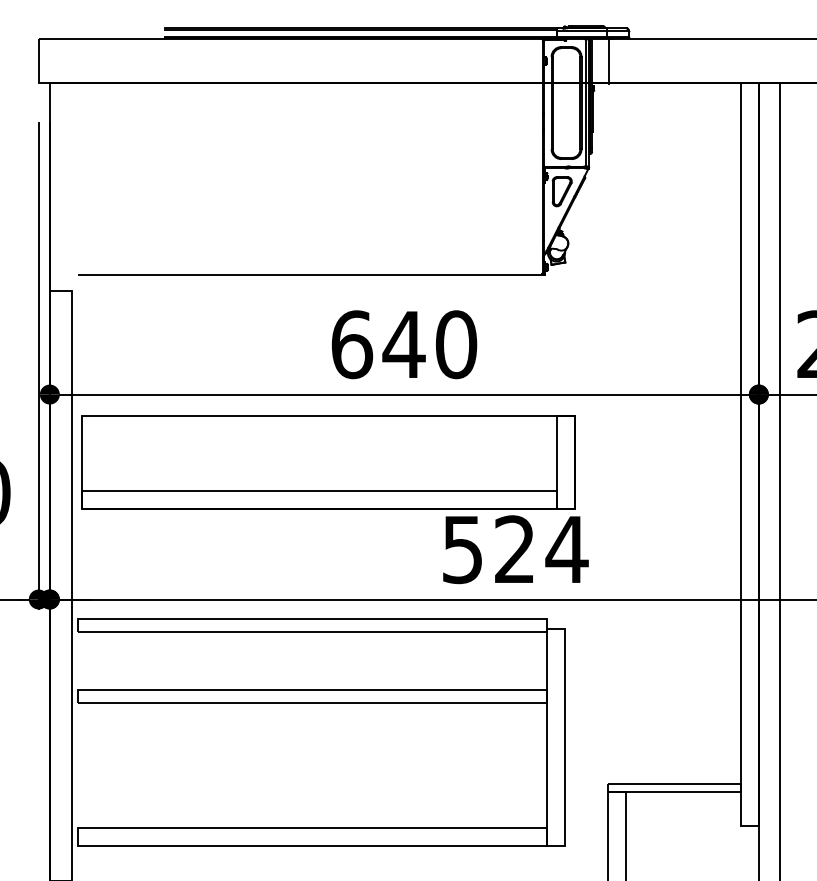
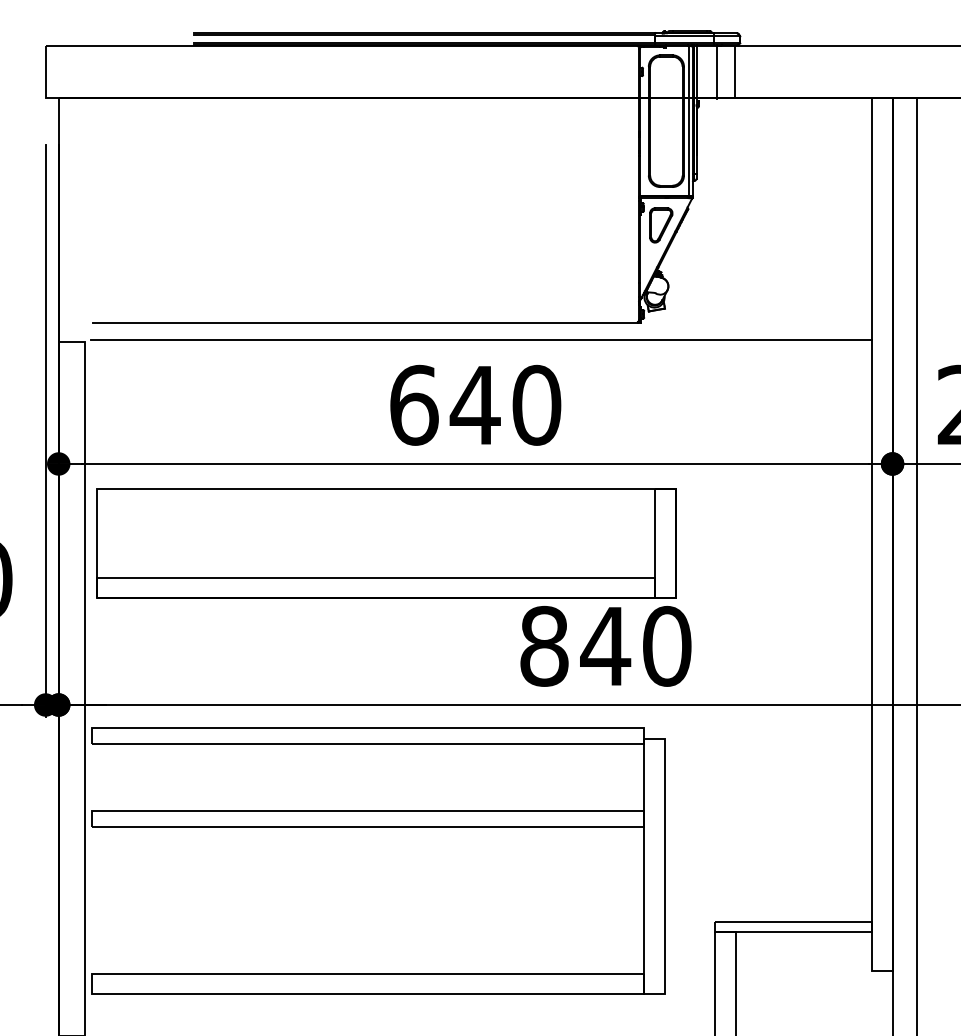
line: (624, 61) -> (734, 72), added
line: (409, 289) -> (481, 340), added
text: (515, 548) -> (606, 645), 524 -> 840

